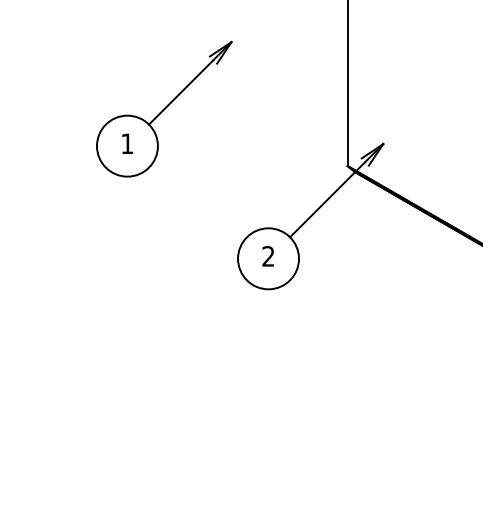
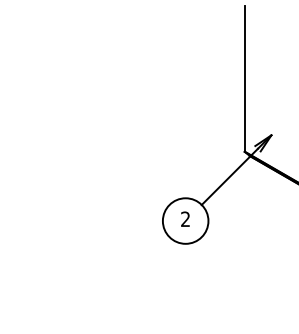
part: (164, 108) -> (107, 108), removed

